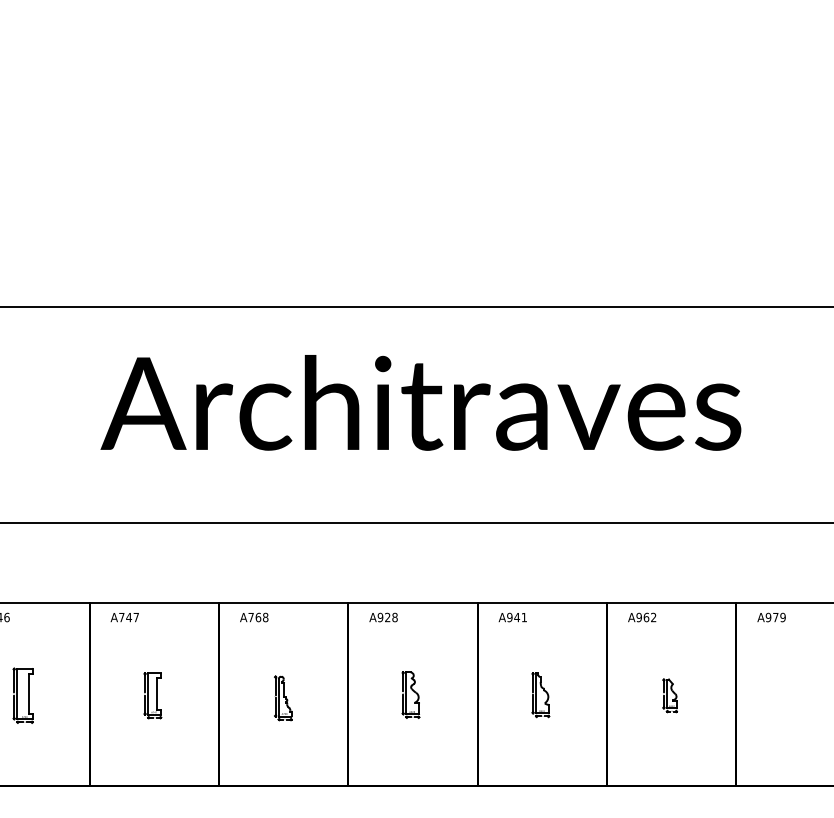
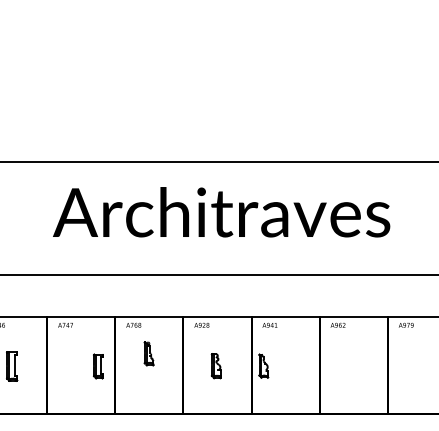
part: (540, 693) -> (263, 365), moved
part: (153, 695) -> (98, 366), moved
part: (669, 695) -> (352, 366), removed
part: (282, 697) -> (148, 353), moved

